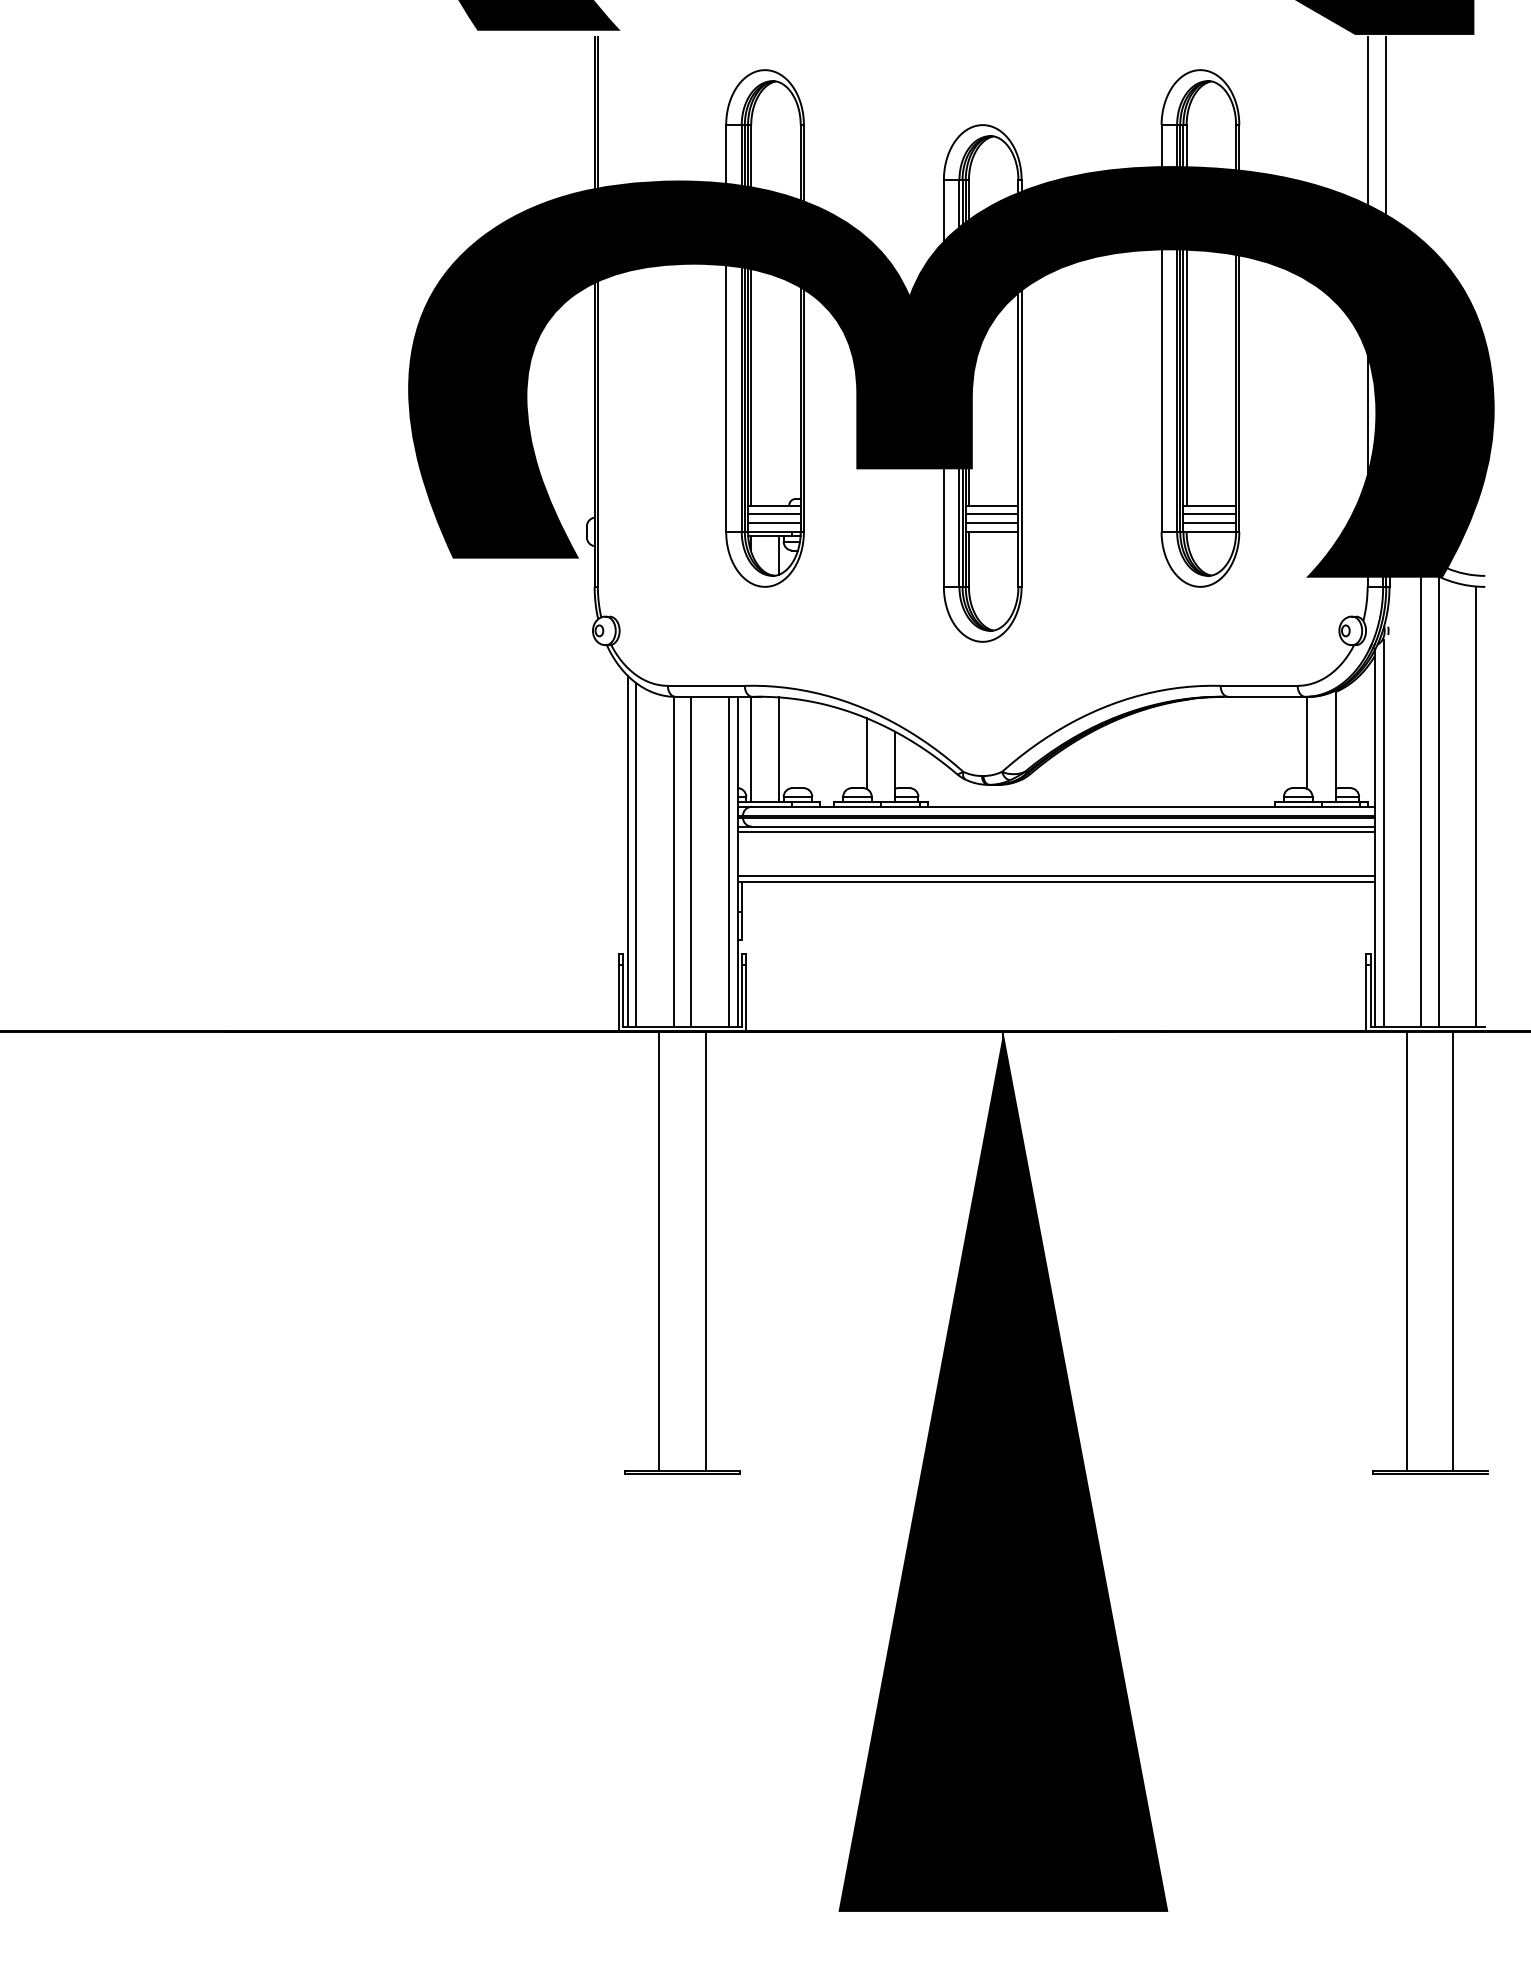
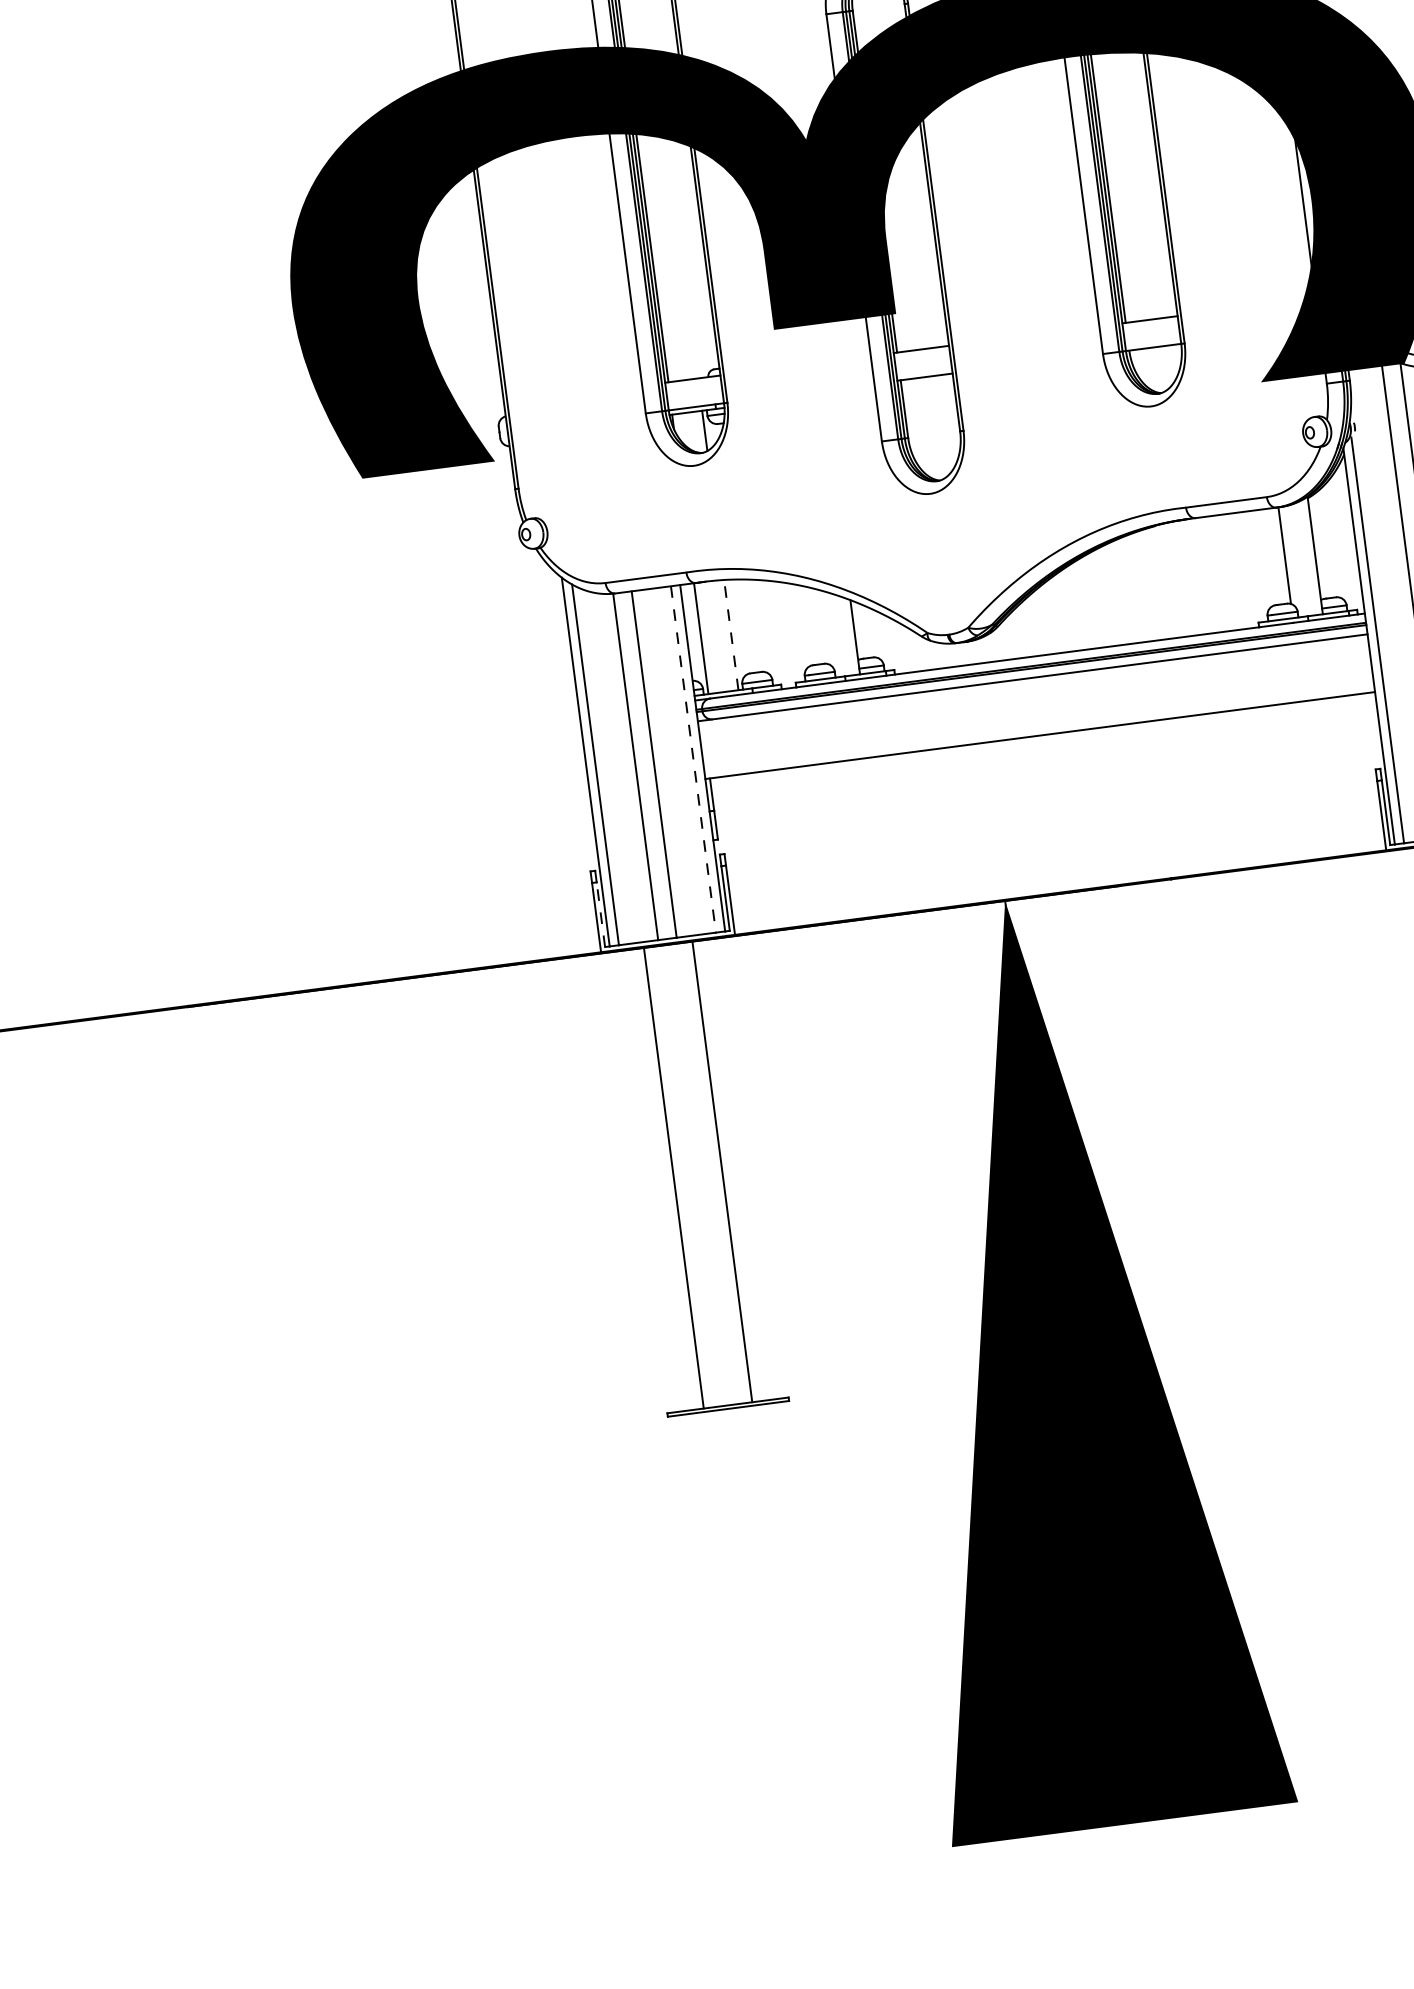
line: (774, 514) -> (694, 388), removed
line: (991, 514) -> (922, 358), removed
line: (1209, 514) -> (1150, 329), removed
line: (774, 523) -> (695, 397), removed
line: (991, 523) -> (923, 368), removed
line: (1209, 523) -> (1152, 338), removed
line: (779, 749) -> (731, 634), solid -> dashed
line: (866, 753) -> (823, 626), removed
line: (1056, 832) -> (1033, 683), removed
line: (728, 861) -> (693, 759), solid -> dashed
line: (1056, 876) -> (1039, 730), removed
line: (623, 995) -> (601, 914), solid -> dashed

